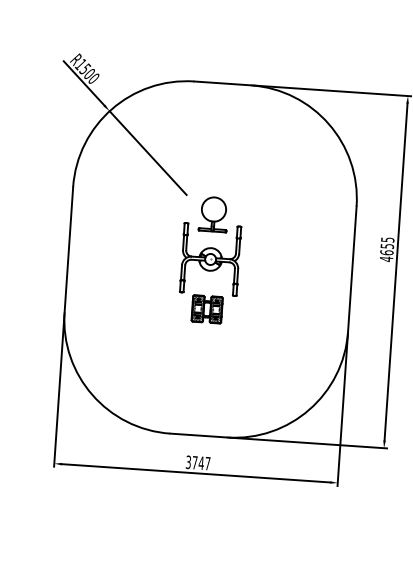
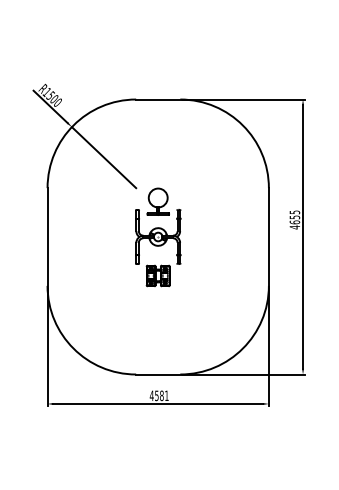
text: (197, 462) -> (158, 395), 3747 -> 4581

